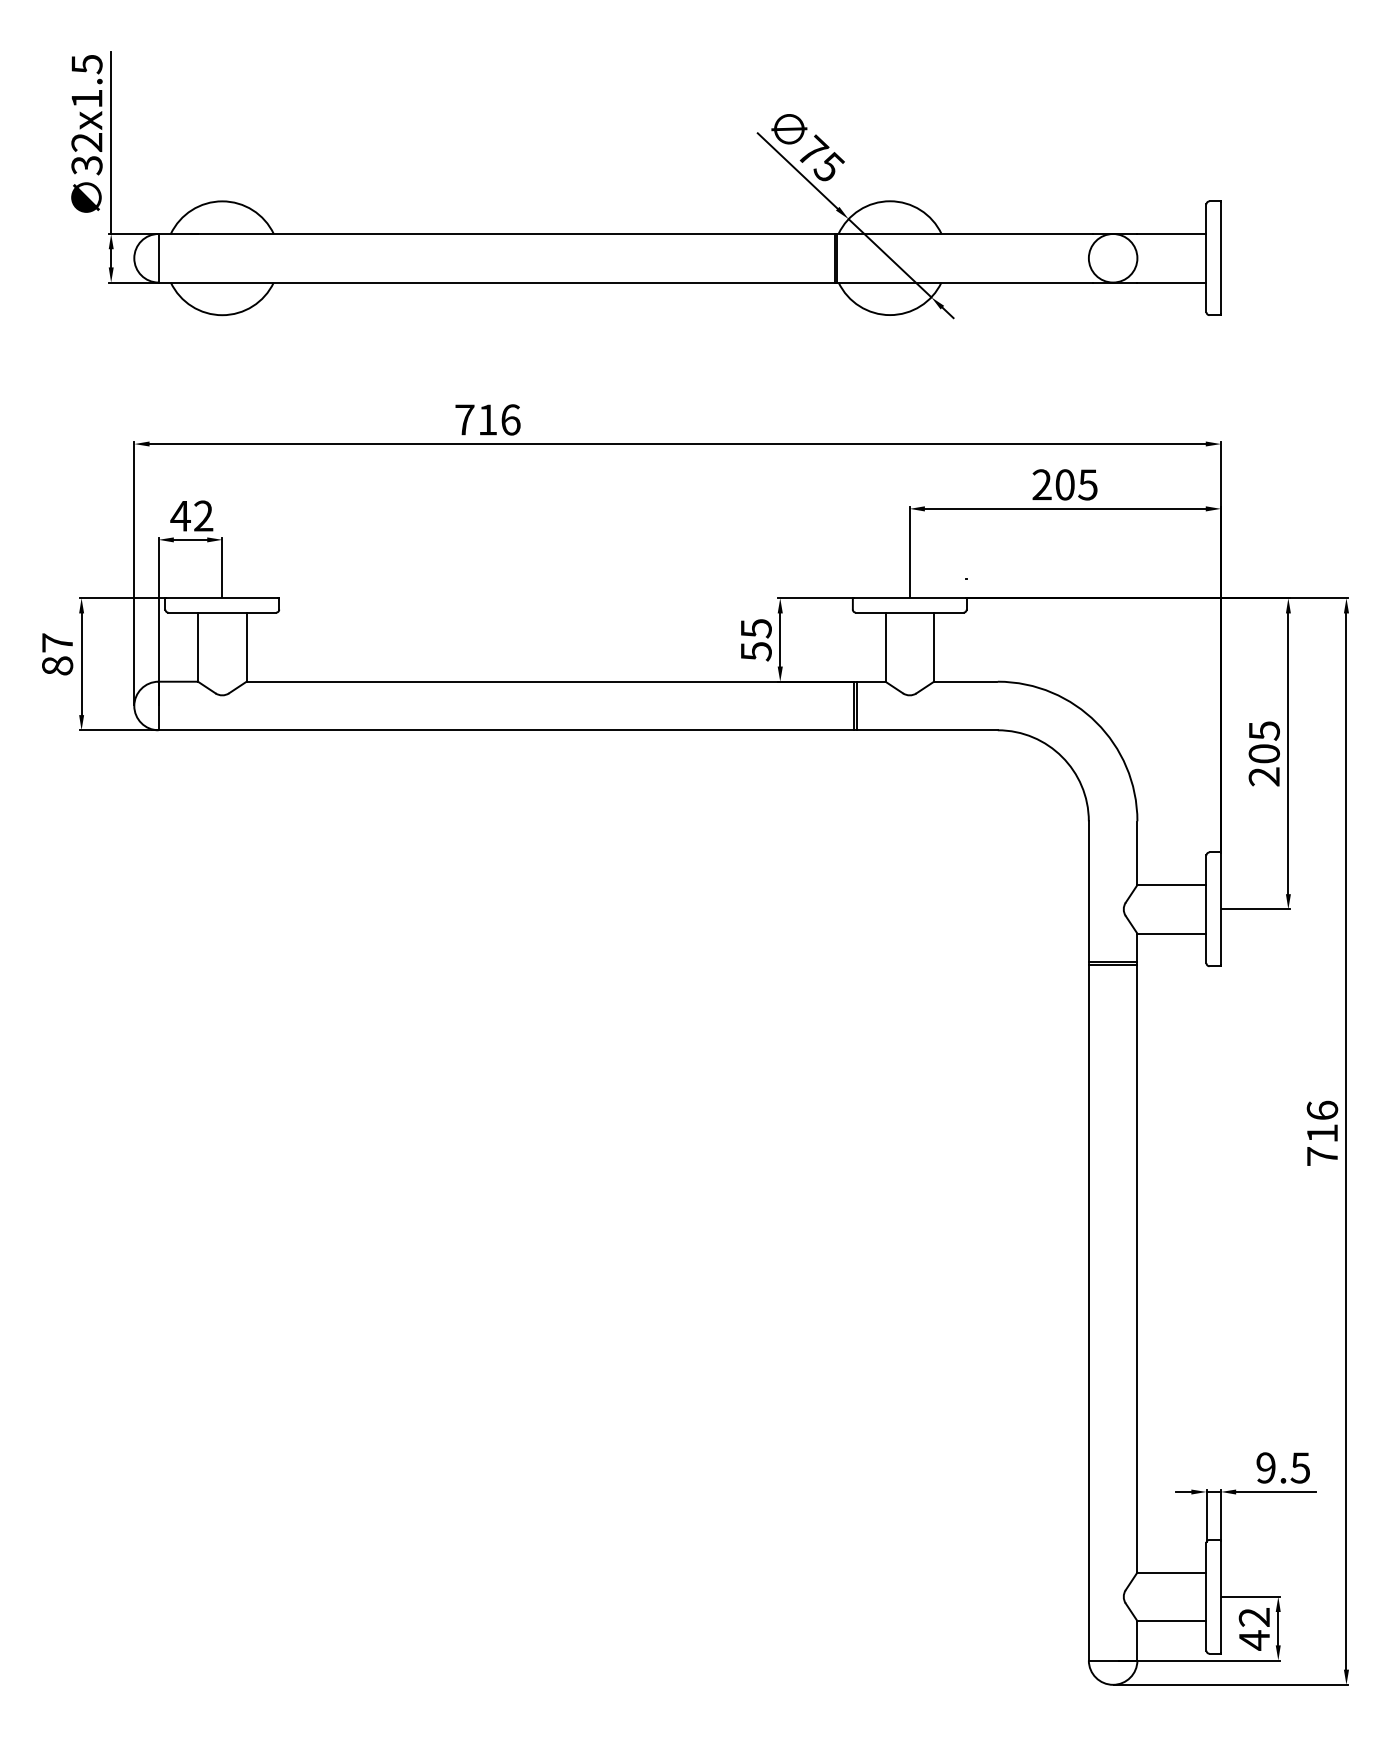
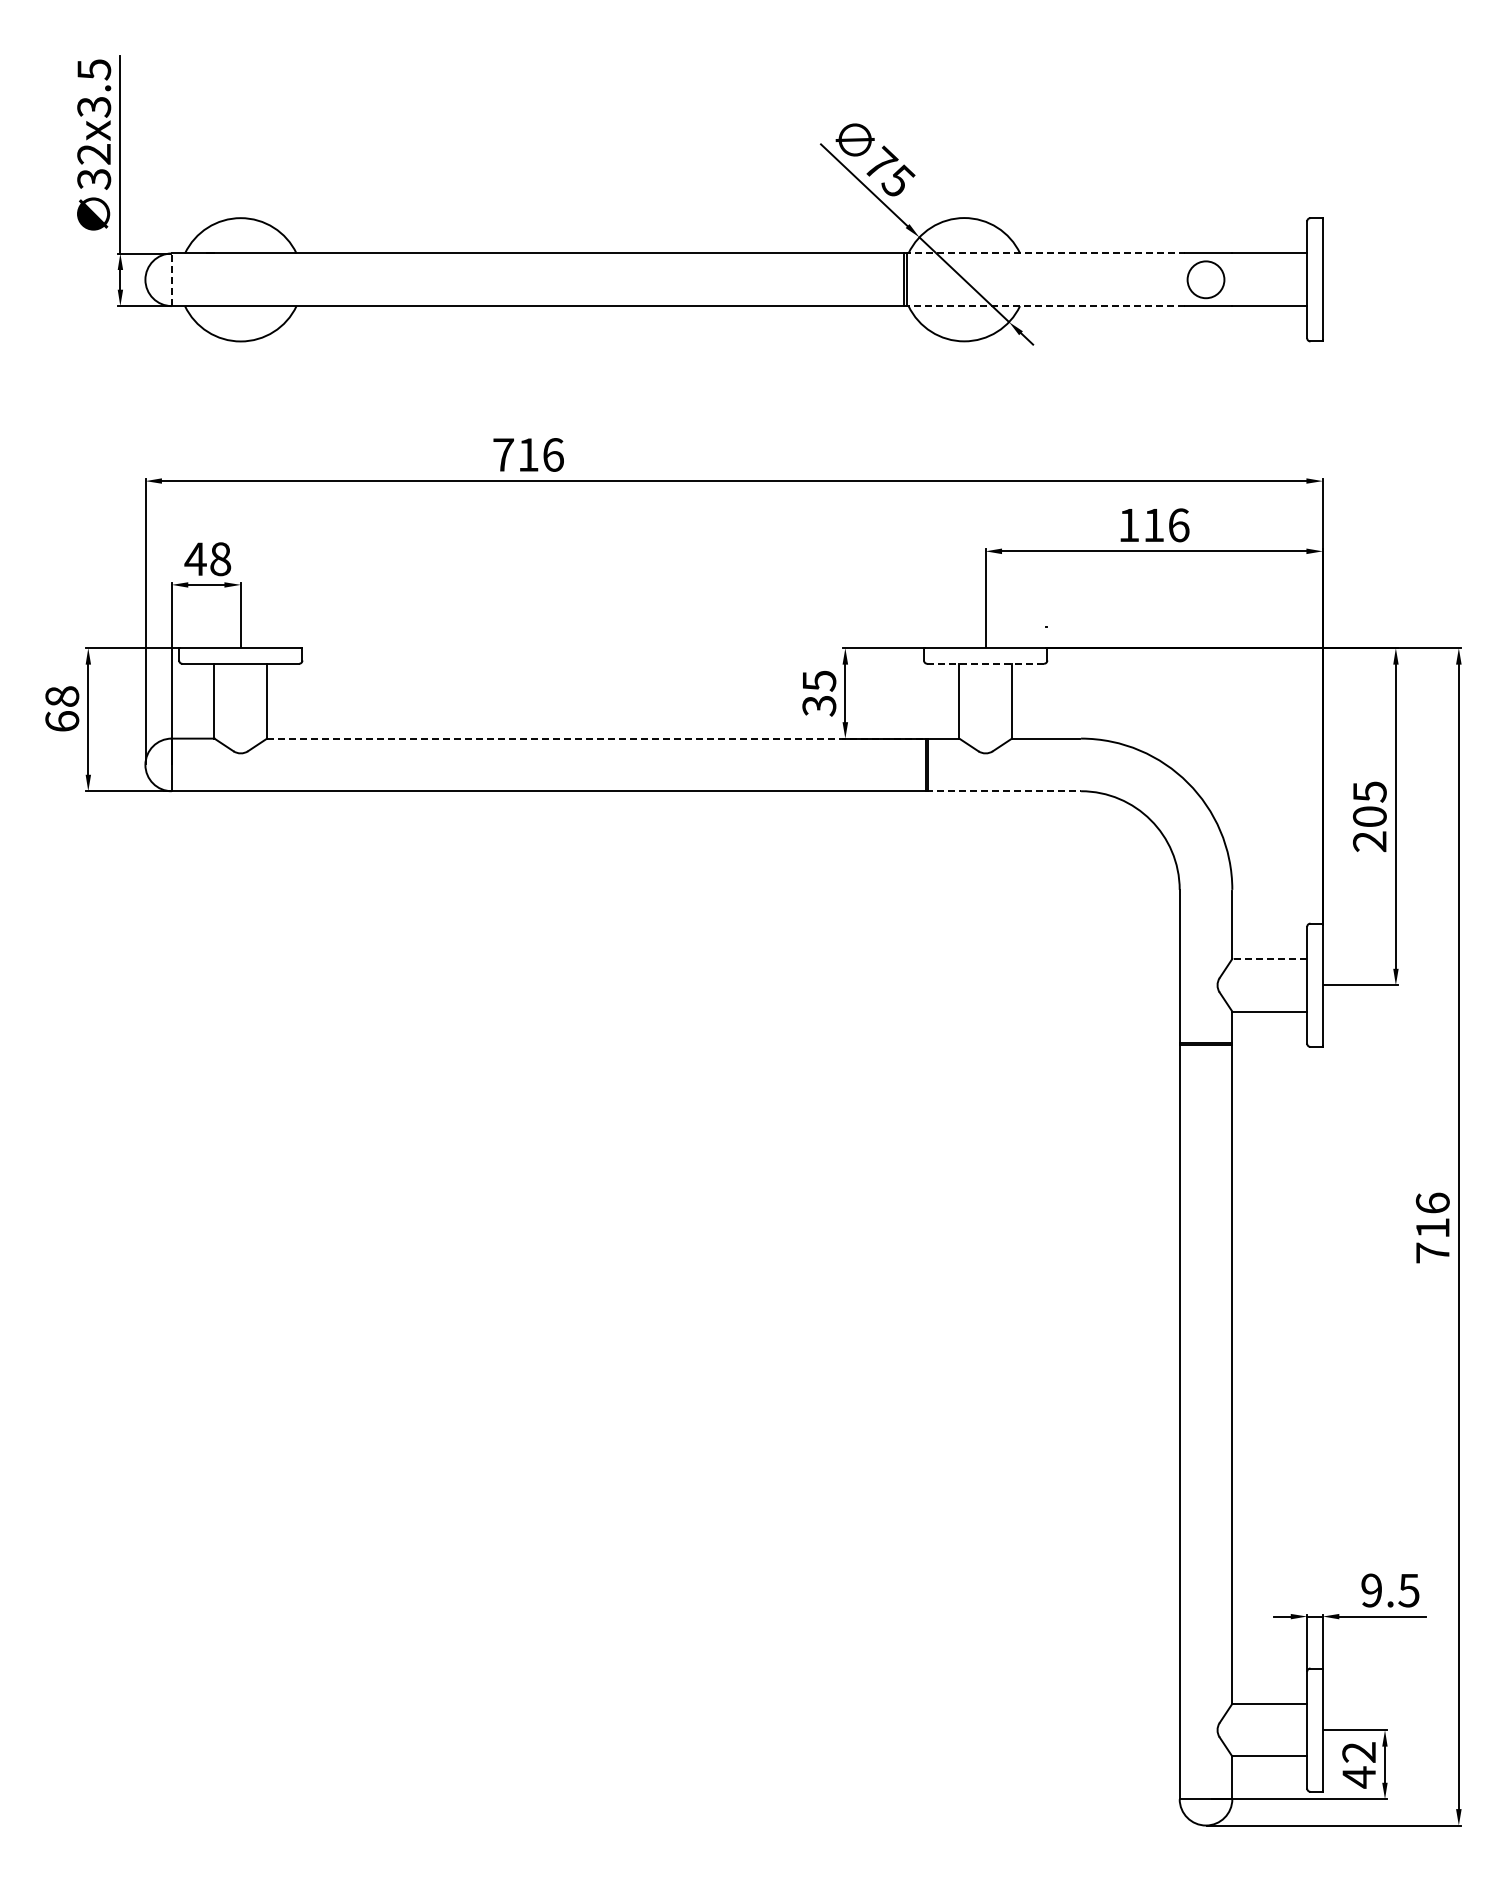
text: (87, 99) -> (94, 107), 32x1.5 -> 32x3.5
line: (964, 234) -> (1044, 253), solid -> dashed
line: (158, 258) -> (171, 279), solid -> dashed
circle: (1112, 258) -> (1205, 279), size x0.7
line: (963, 282) -> (1043, 306), solid -> dashed
text: (1064, 485) -> (1153, 525), 205 -> 116
text: (203, 516) -> (220, 559), 42 -> 48
line: (909, 612) -> (985, 663), solid -> dashed
text: (756, 651) -> (819, 705), 55 -> 35
text: (57, 653) -> (62, 708), 87 -> 68
line: (550, 681) -> (596, 738), solid -> dashed
line: (926, 730) -> (1003, 791), solid -> dashed
line: (1171, 884) -> (1269, 958), solid -> dashed

